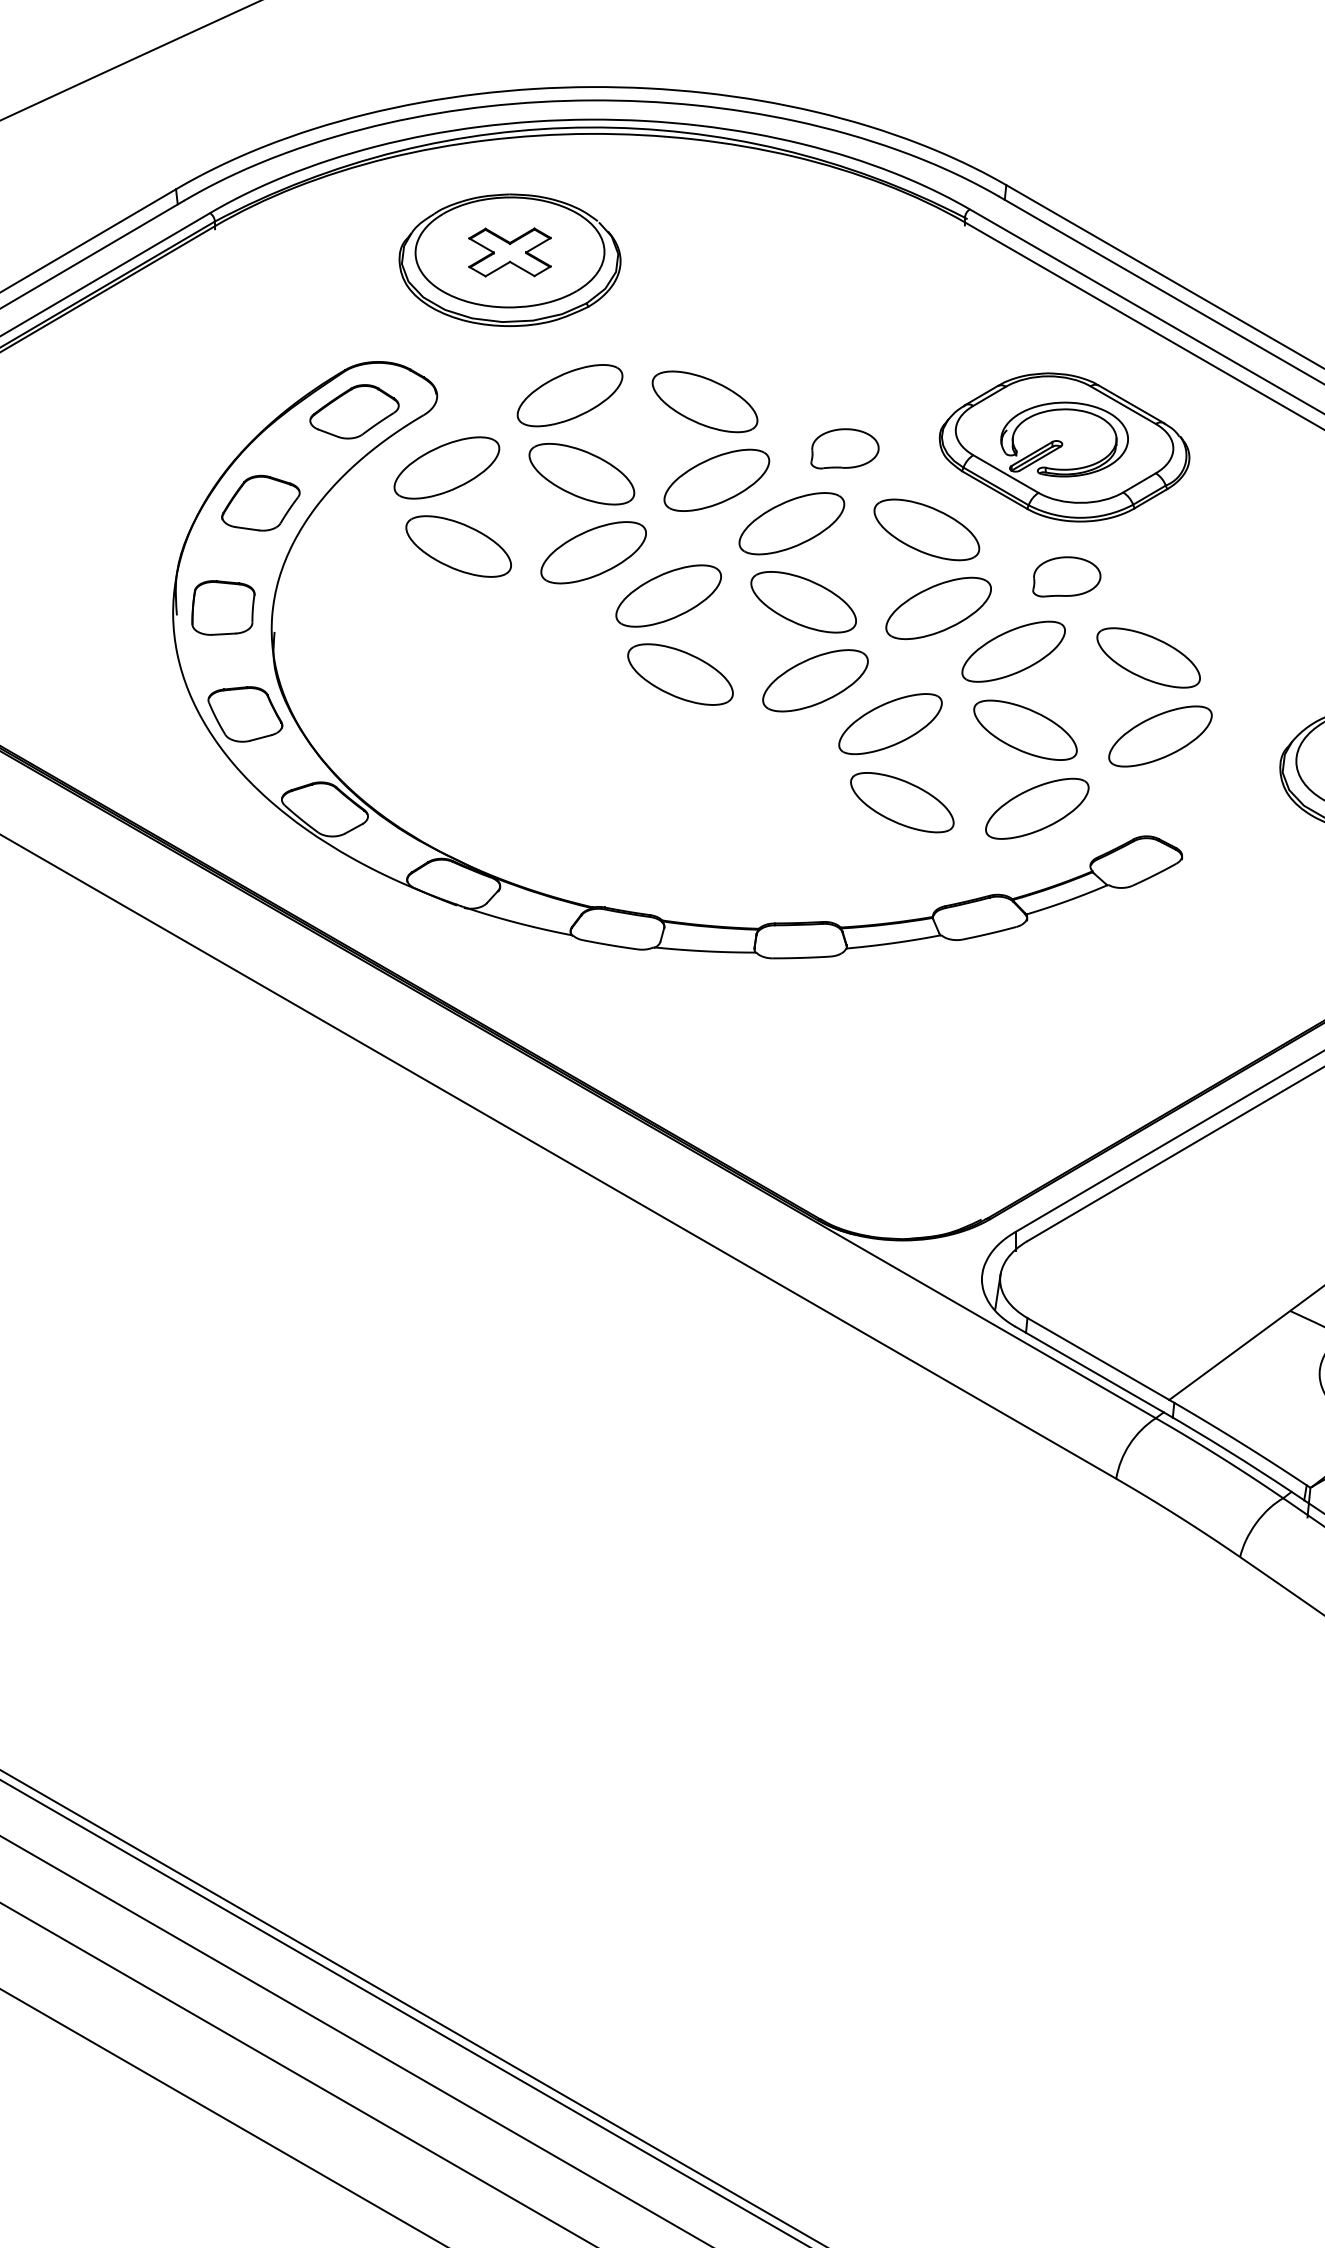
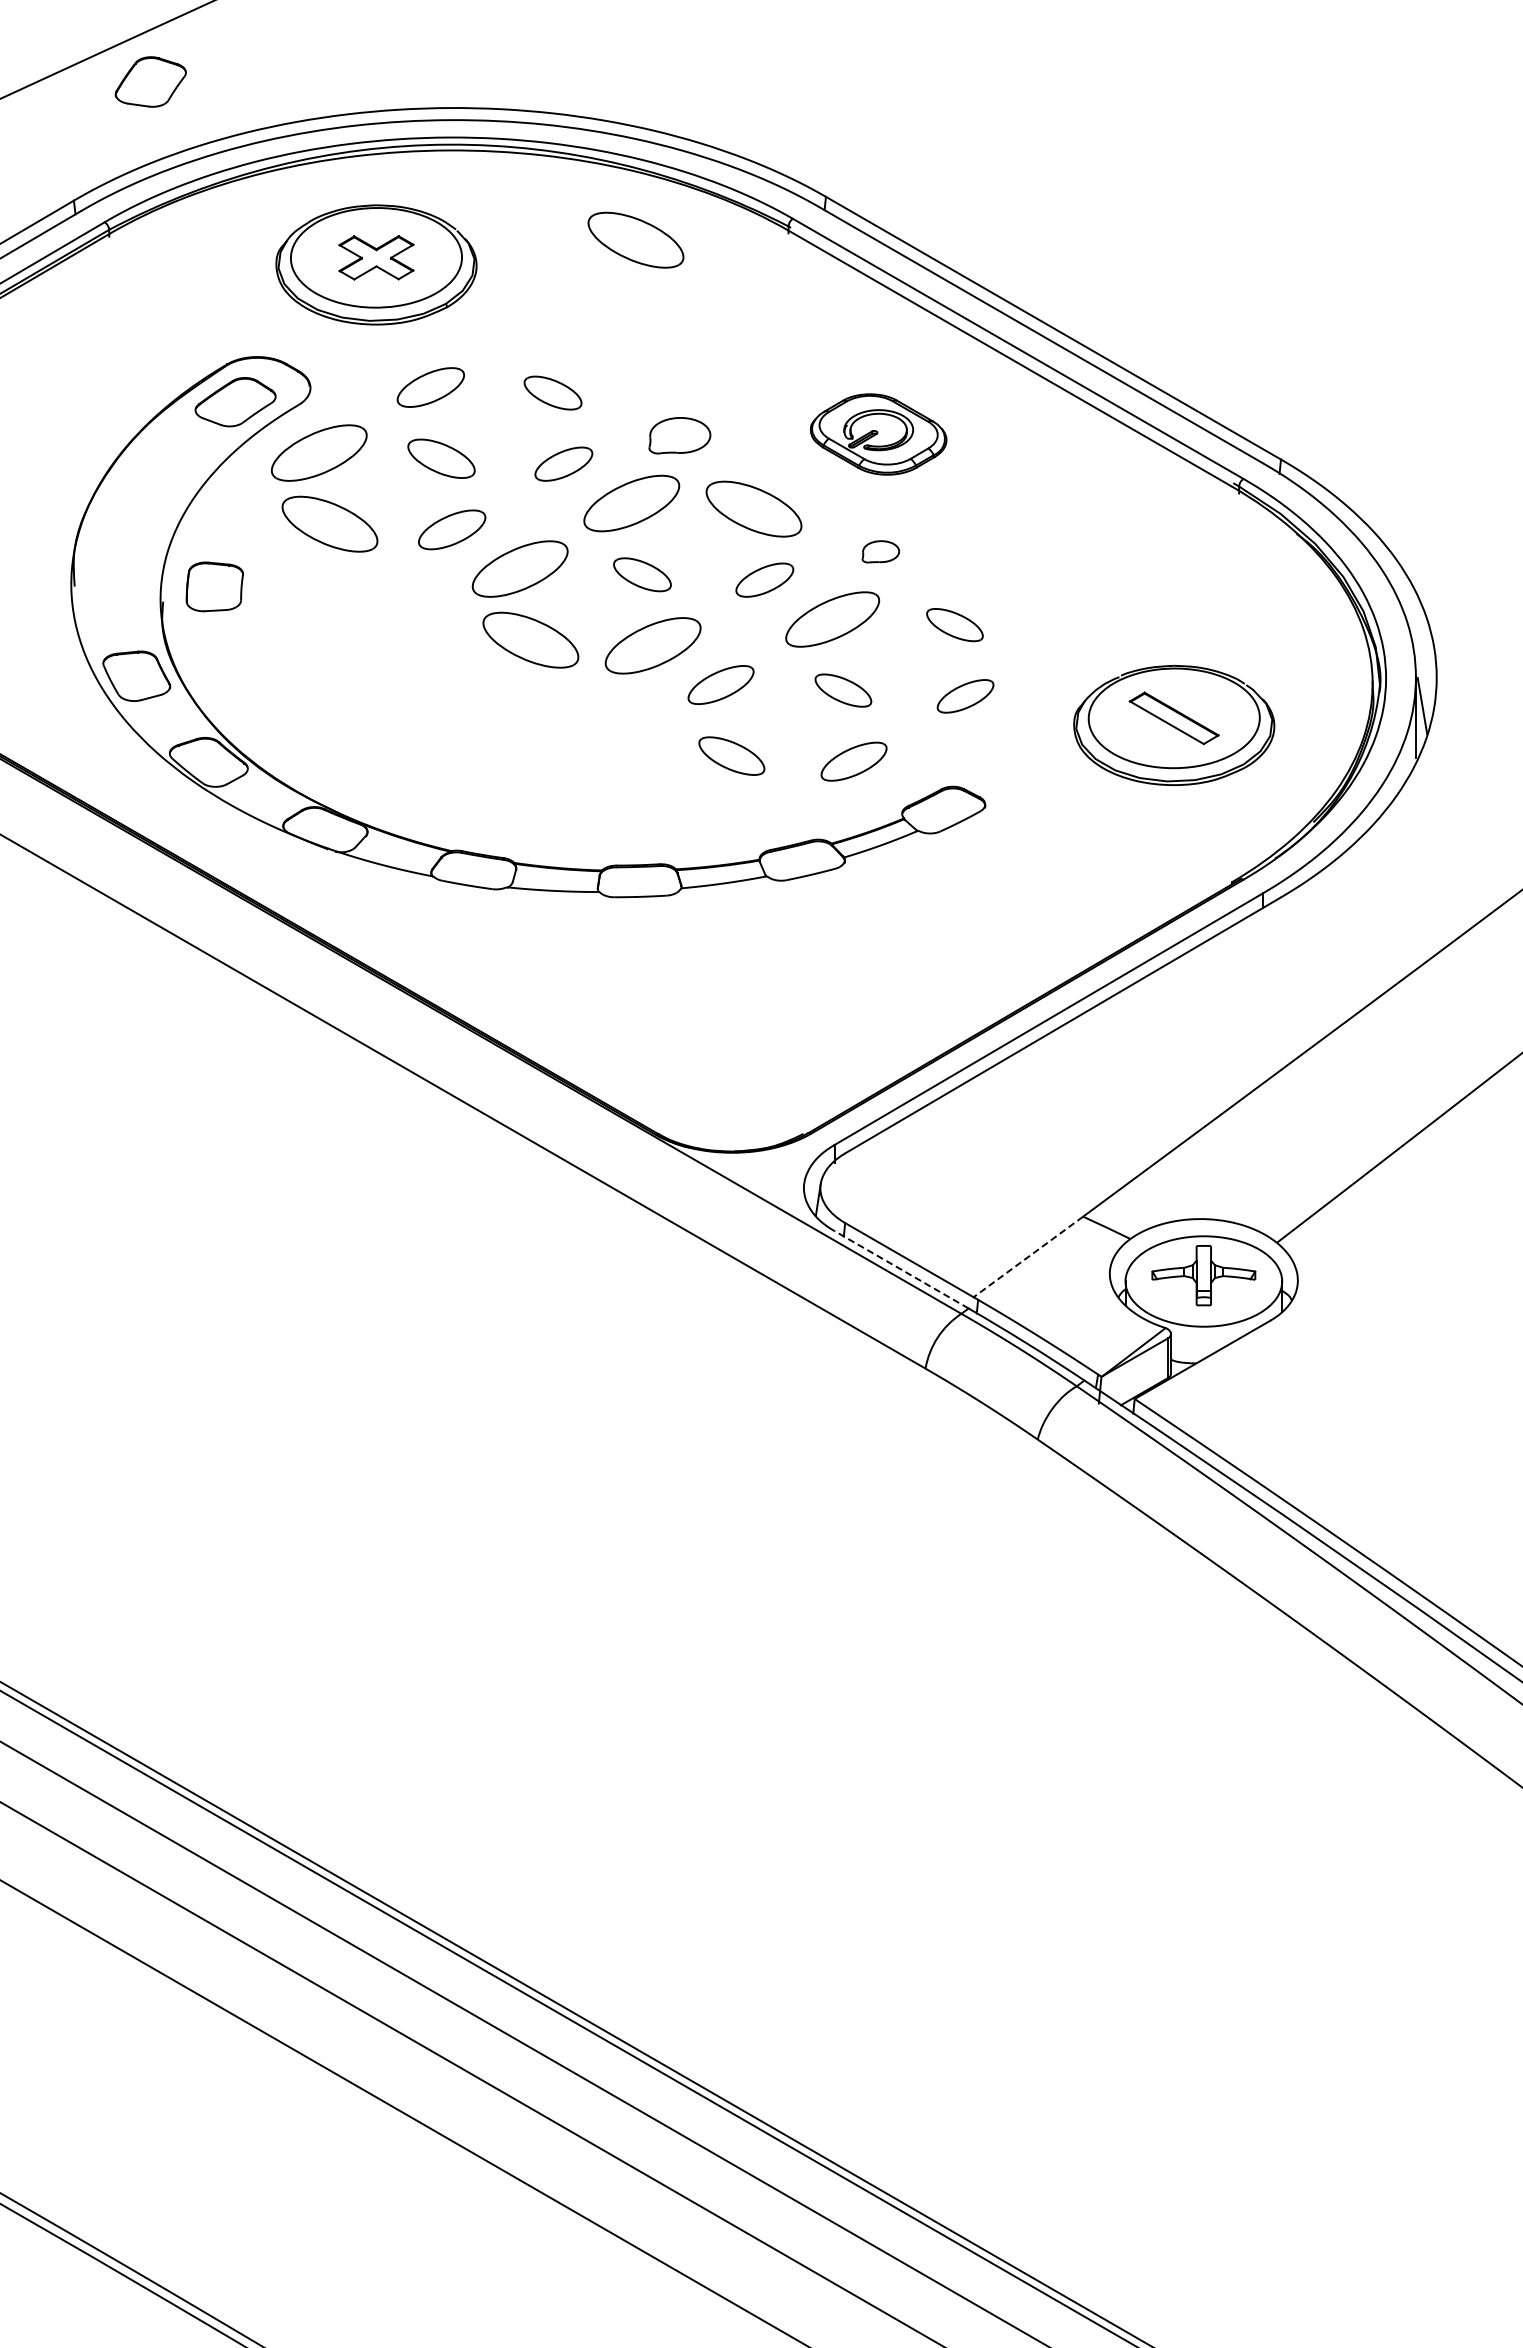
part: (796, 232) -> (635, 239), added
part: (569, 395) -> (430, 387), size x0.7
part: (704, 401) -> (552, 392), size x0.6
part: (1064, 447) -> (878, 434), size x0.6
part: (581, 473) -> (441, 458), size x0.7
part: (716, 479) -> (563, 463), size x0.6
part: (260, 502) -> (150, 81), moved
part: (592, 552) -> (451, 529), size x0.7
part: (1066, 576) -> (880, 551), size x0.6
part: (803, 602) -> (642, 574), size x0.6
part: (223, 607) -> (214, 586), moved
part: (938, 607) -> (764, 579), size x0.6
part: (1148, 657) -> (954, 624), size x0.6
part: (889, 723) -> (720, 684), size x0.7
part: (1025, 730) -> (843, 690), size x0.6
part: (1160, 736) -> (965, 696), size x0.6
part: (901, 801) -> (731, 755), size x0.7
part: (1036, 808) -> (853, 761), size x0.7
line: (1229, 1354) -> (1028, 1256), solid -> dashed
line: (1089, 1369) -> (901, 1269), solid -> dashed

